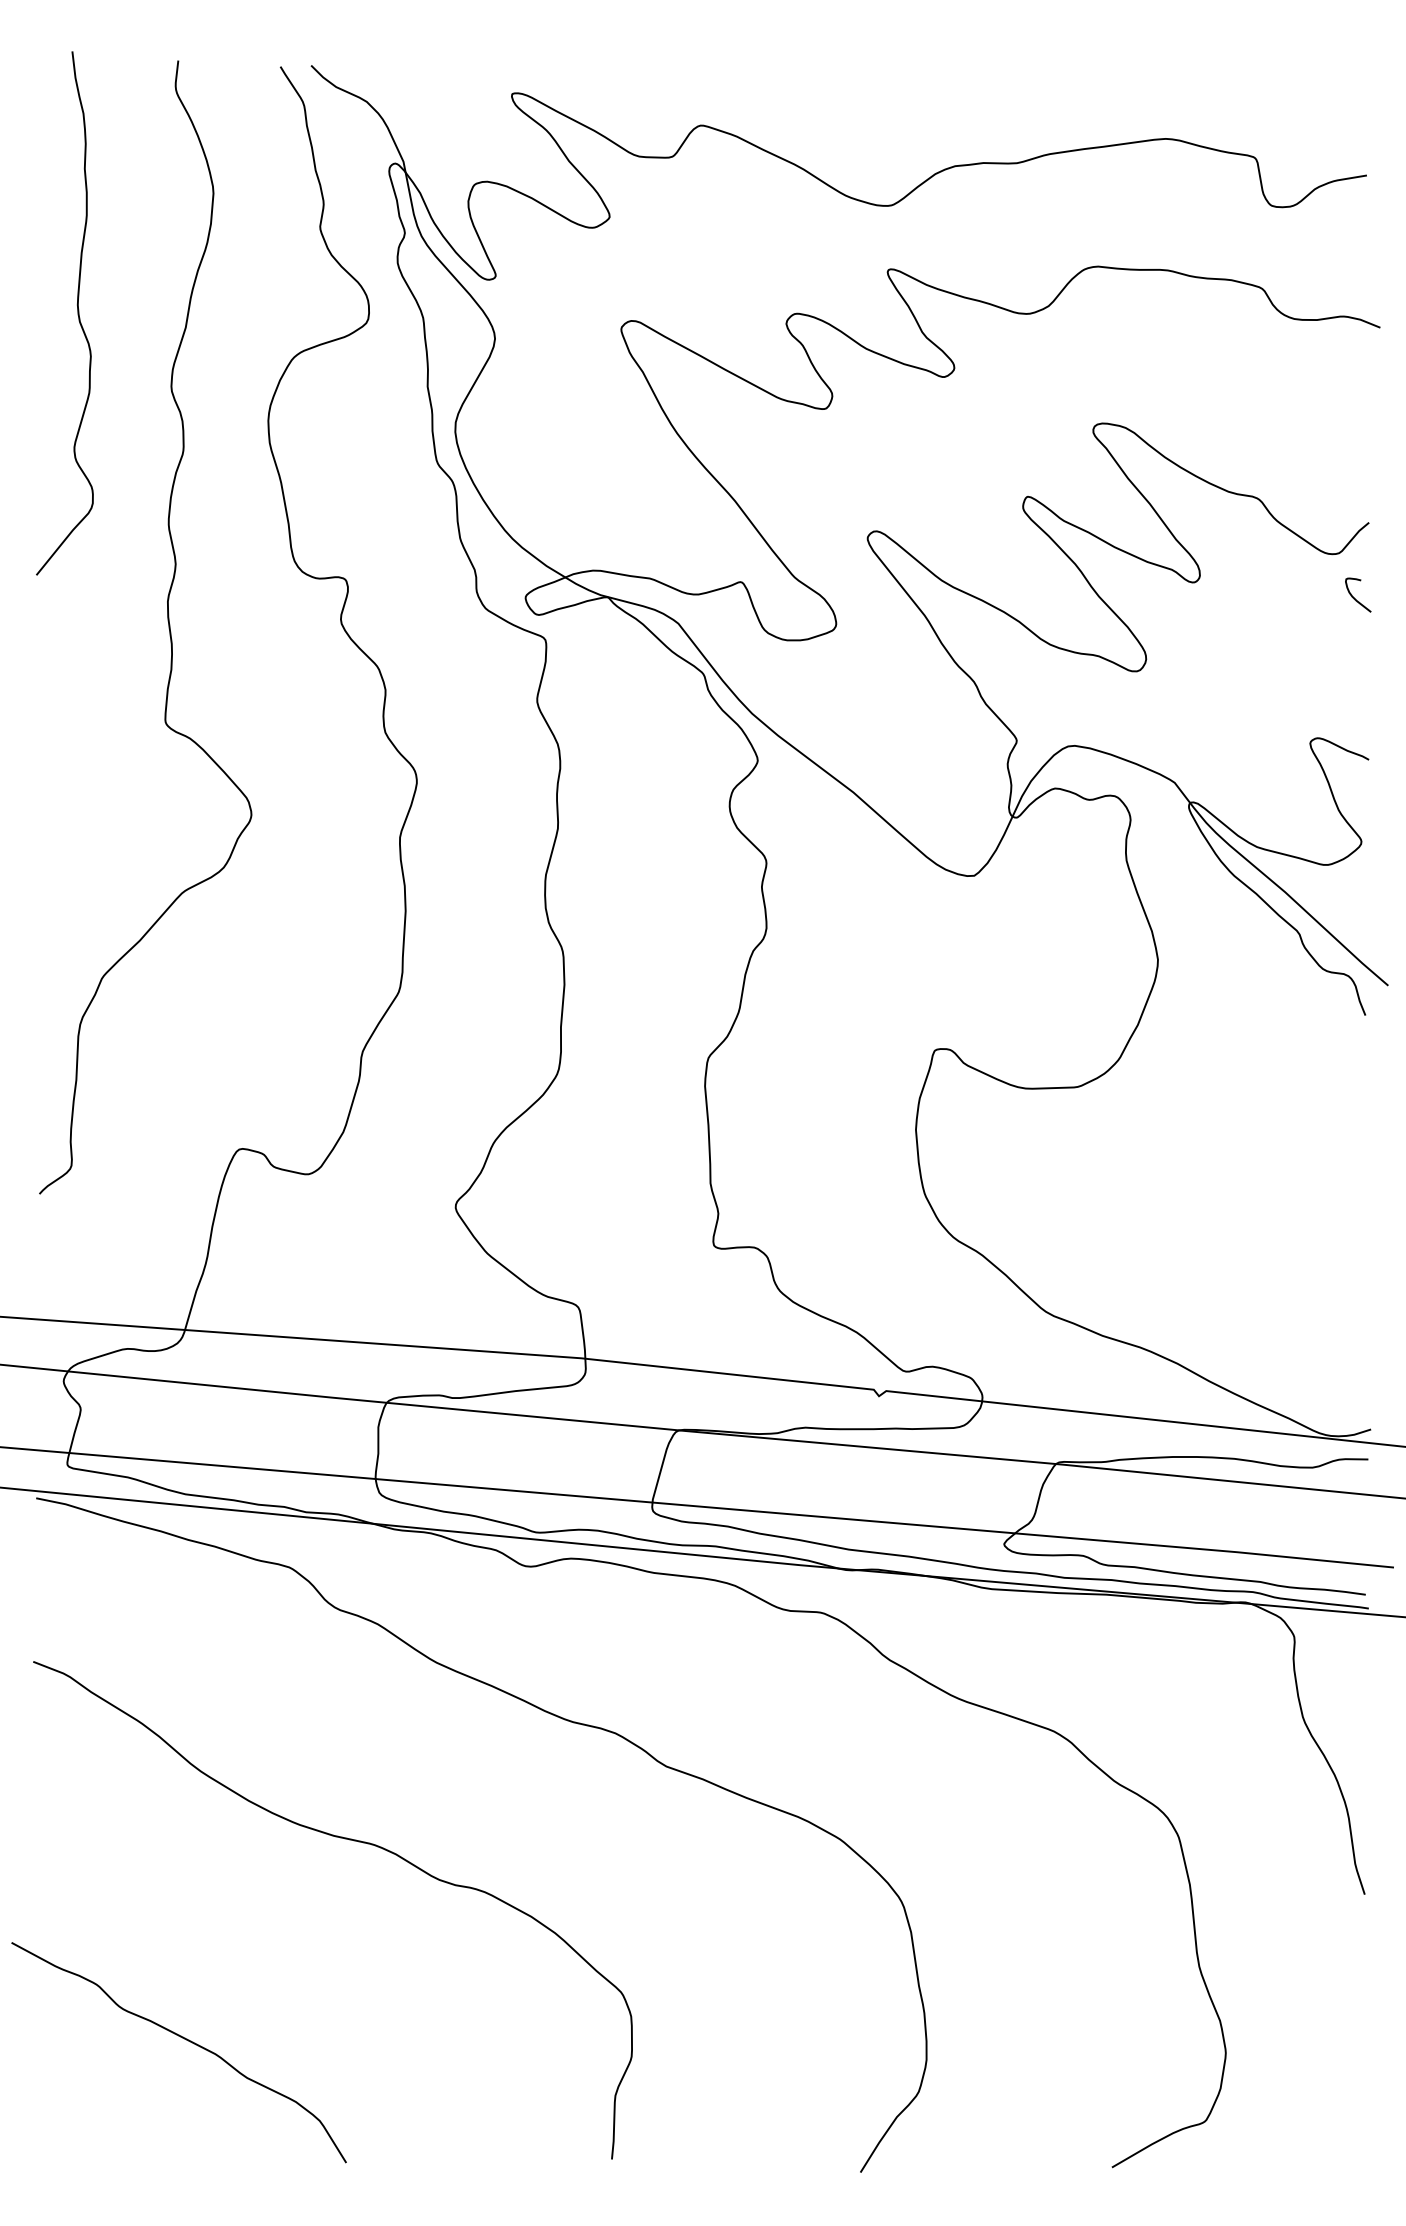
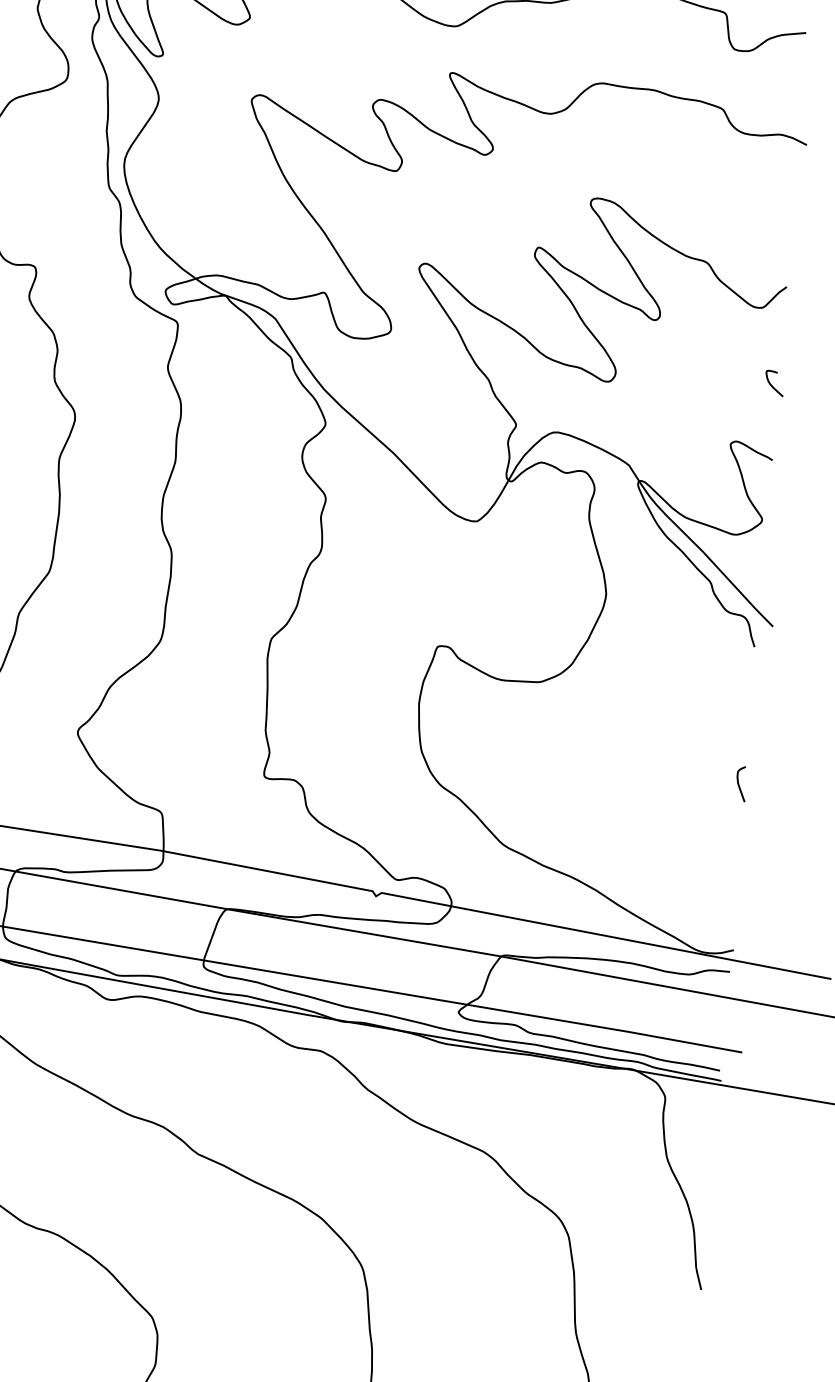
curve: (1354, 597) -> (771, 384), moved
curve: (1360, 1204) -> (739, 785), added

